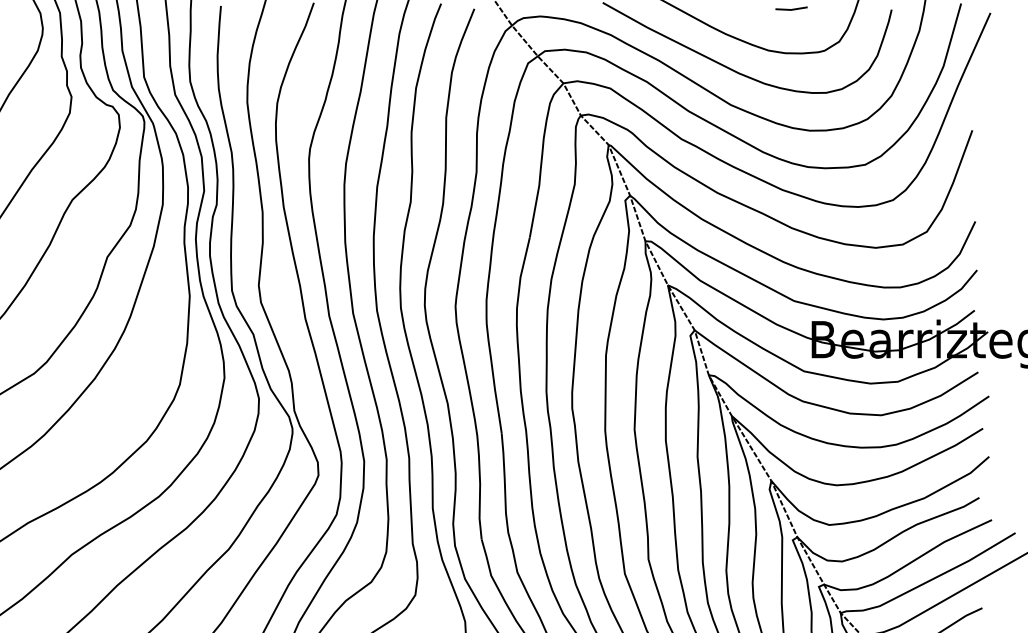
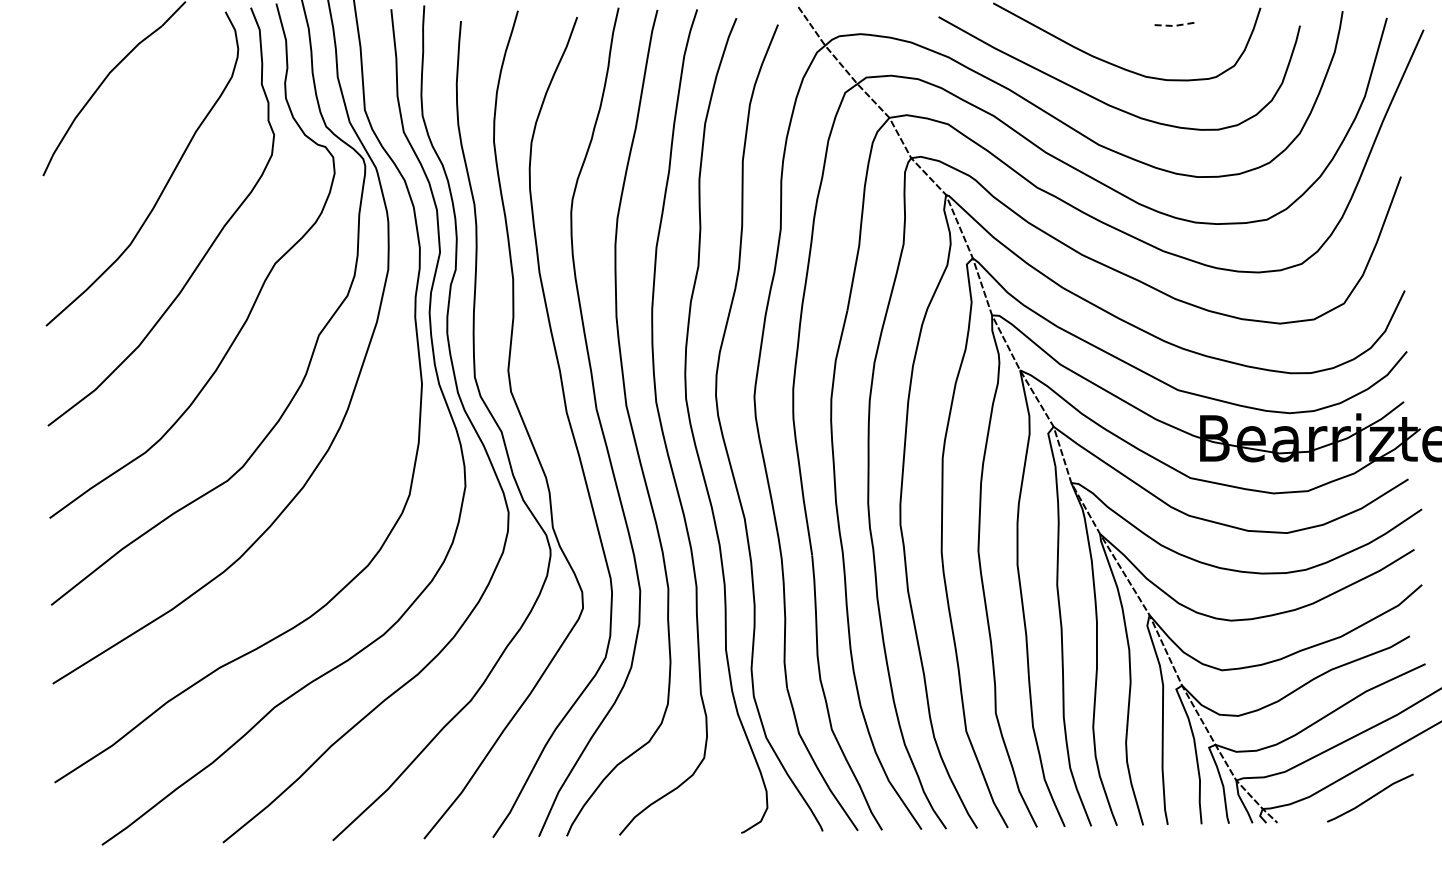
line: (792, 9) -> (1175, 25), solid -> dashed

